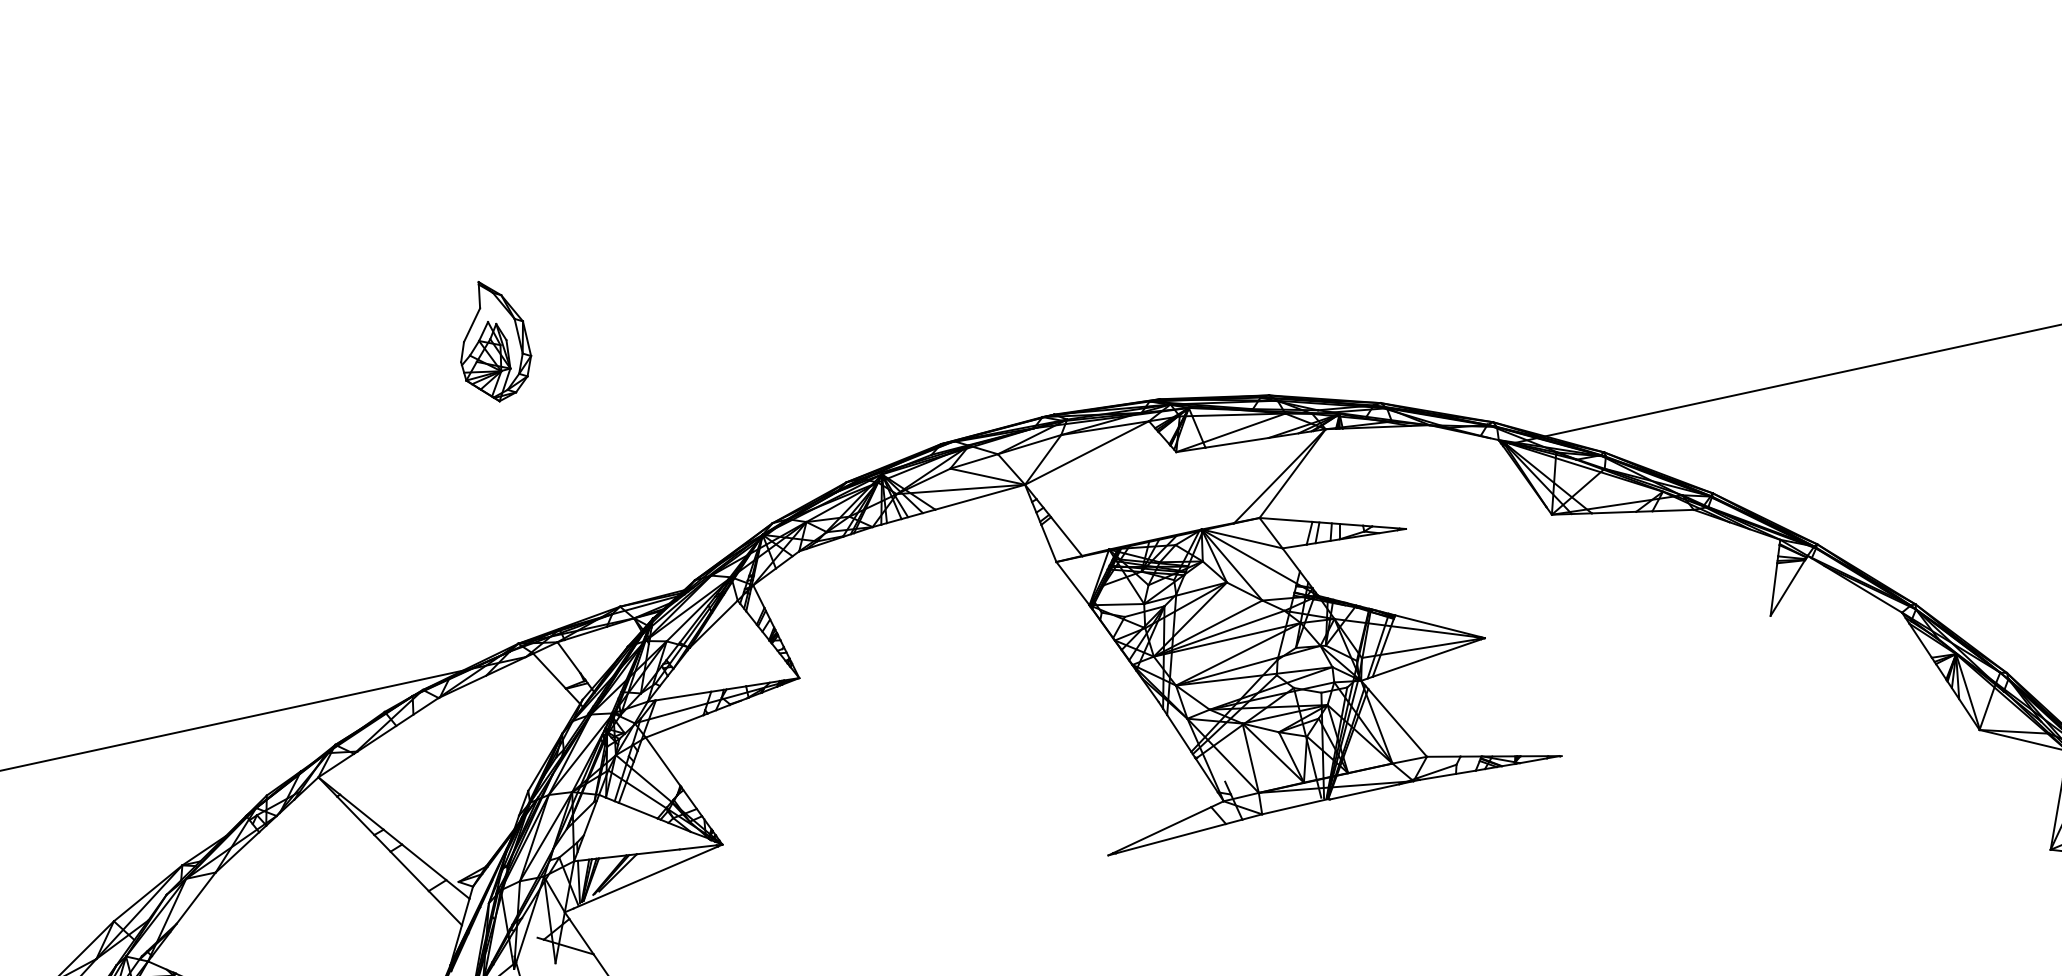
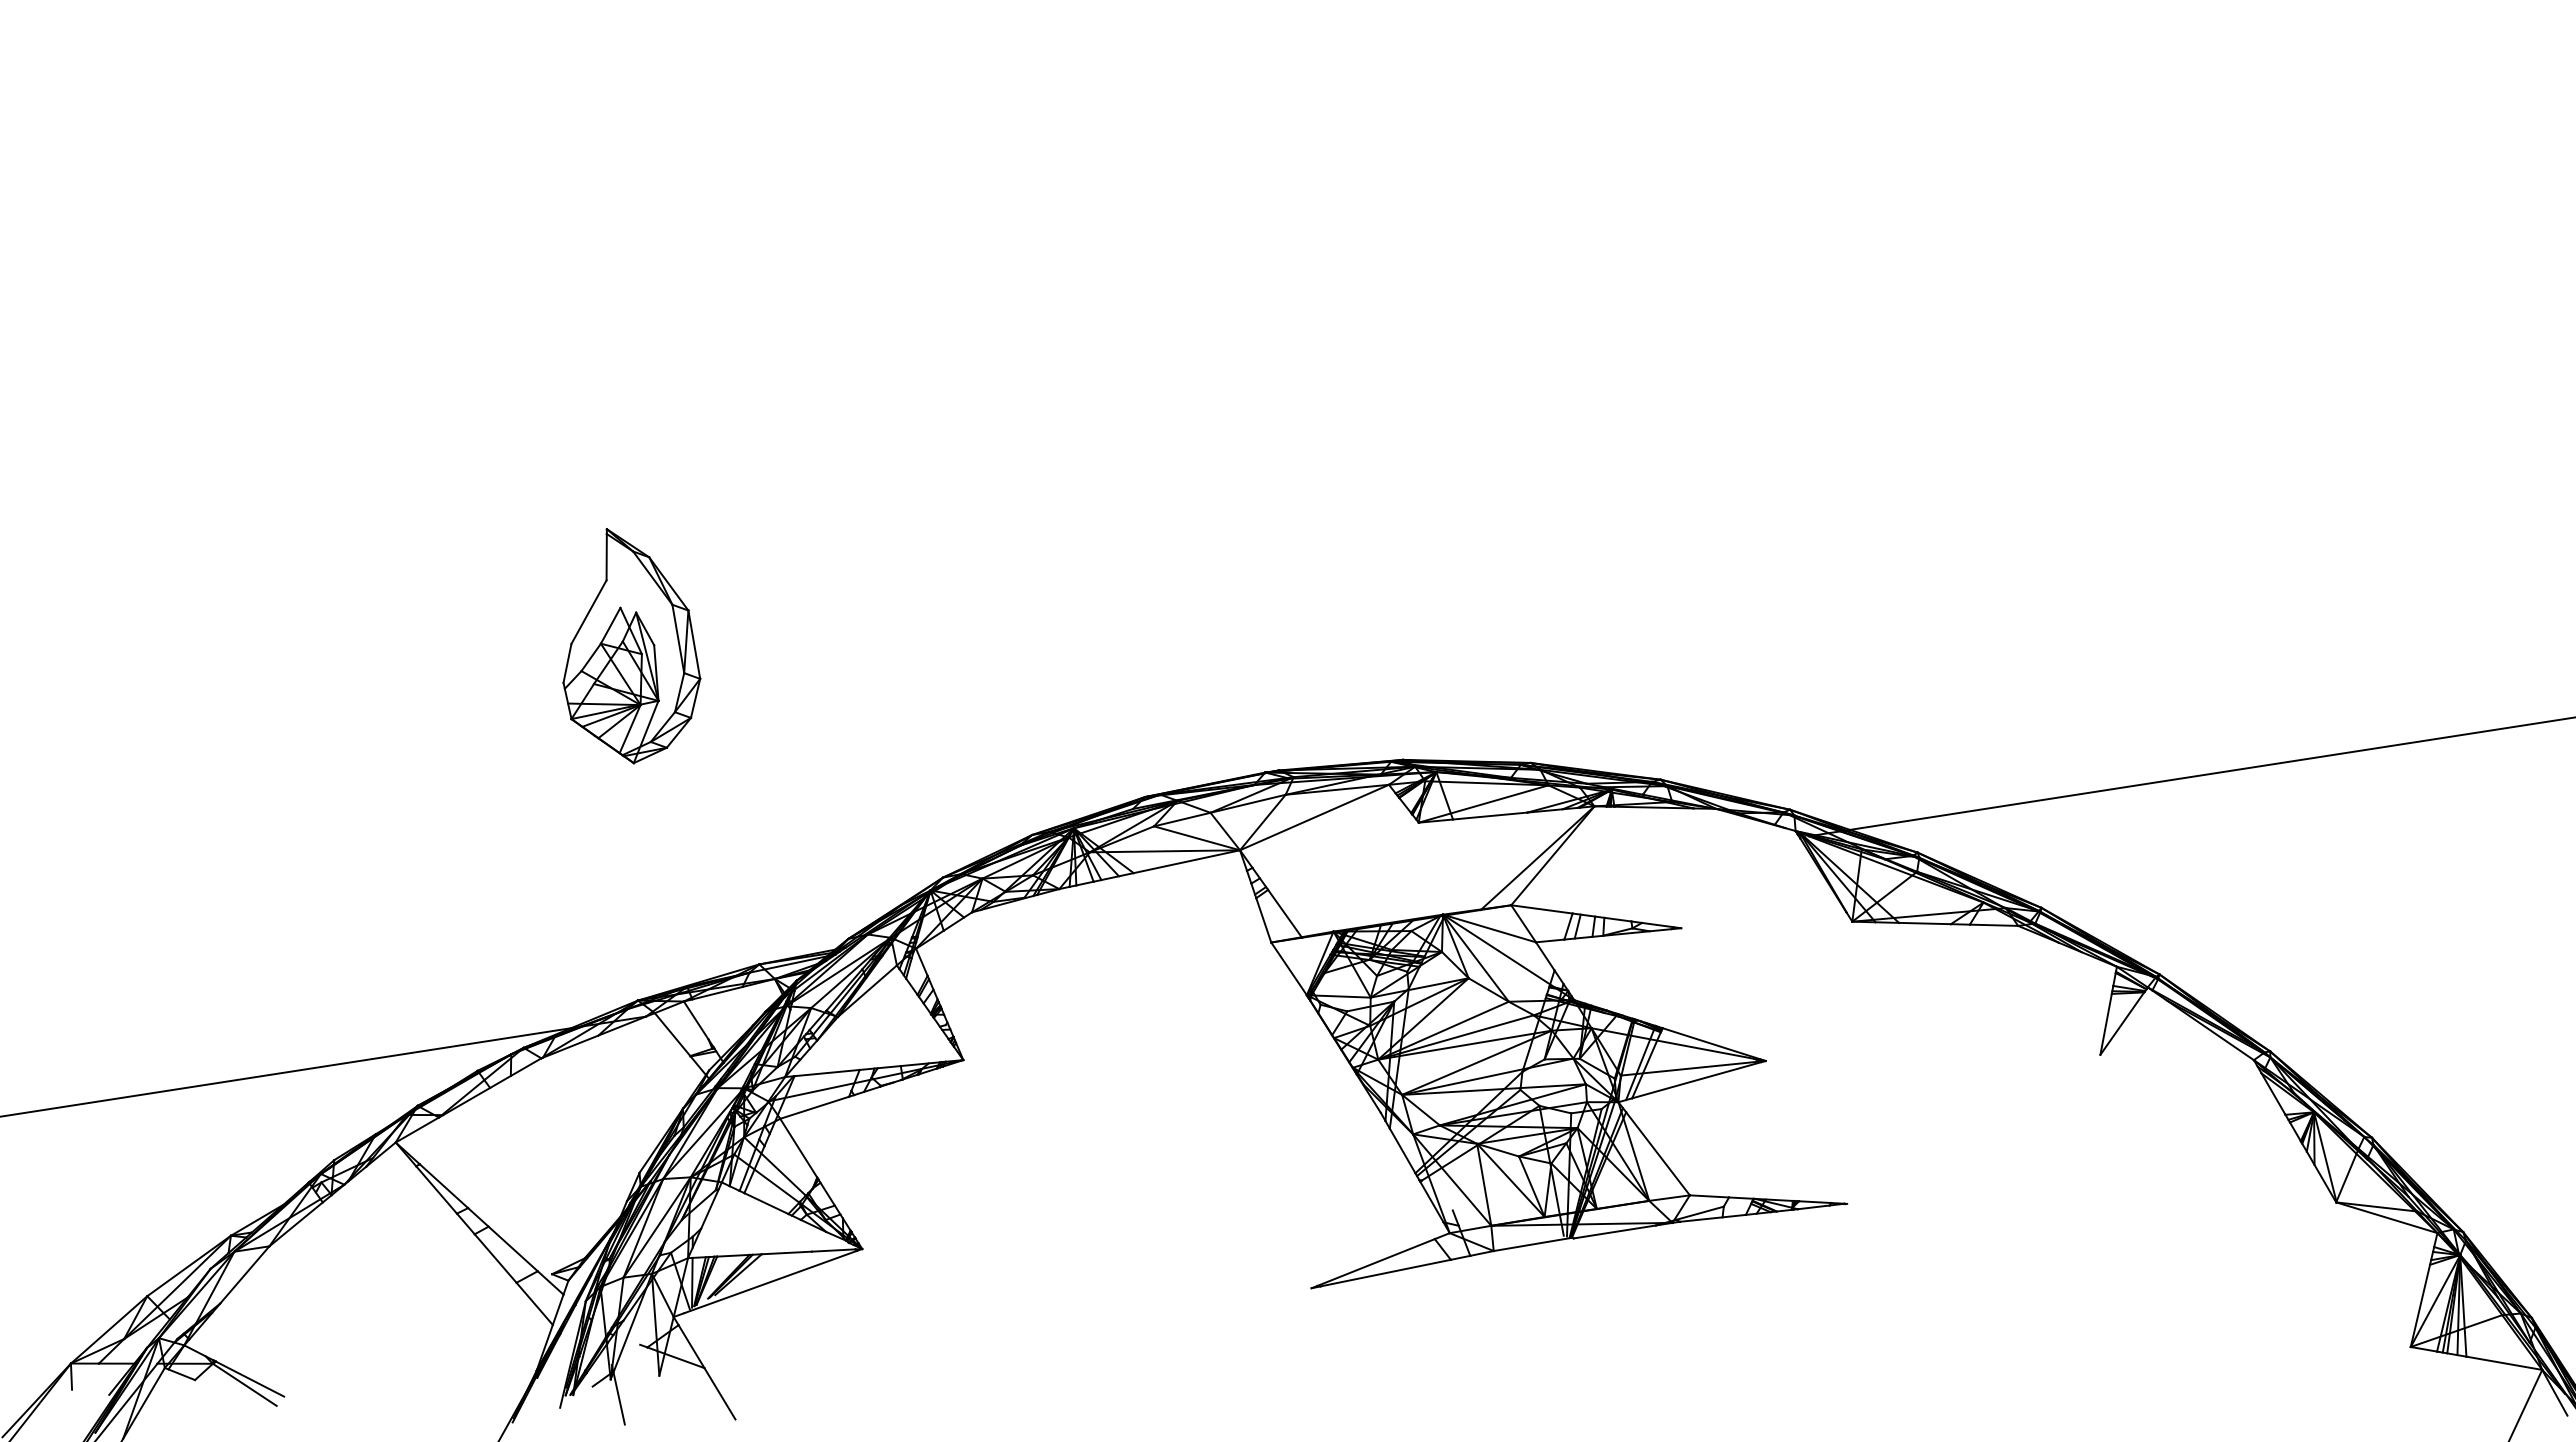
part: (494, 341) -> (631, 646), size x1.67

